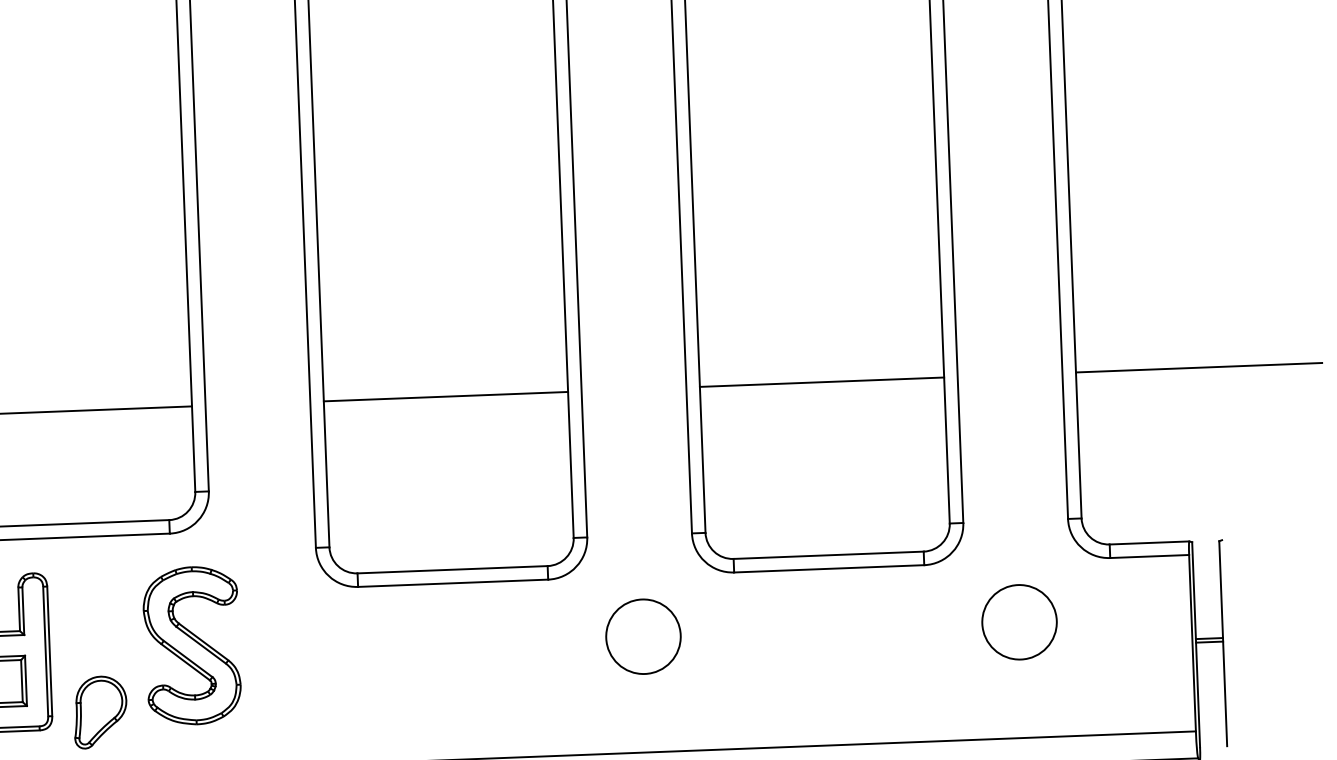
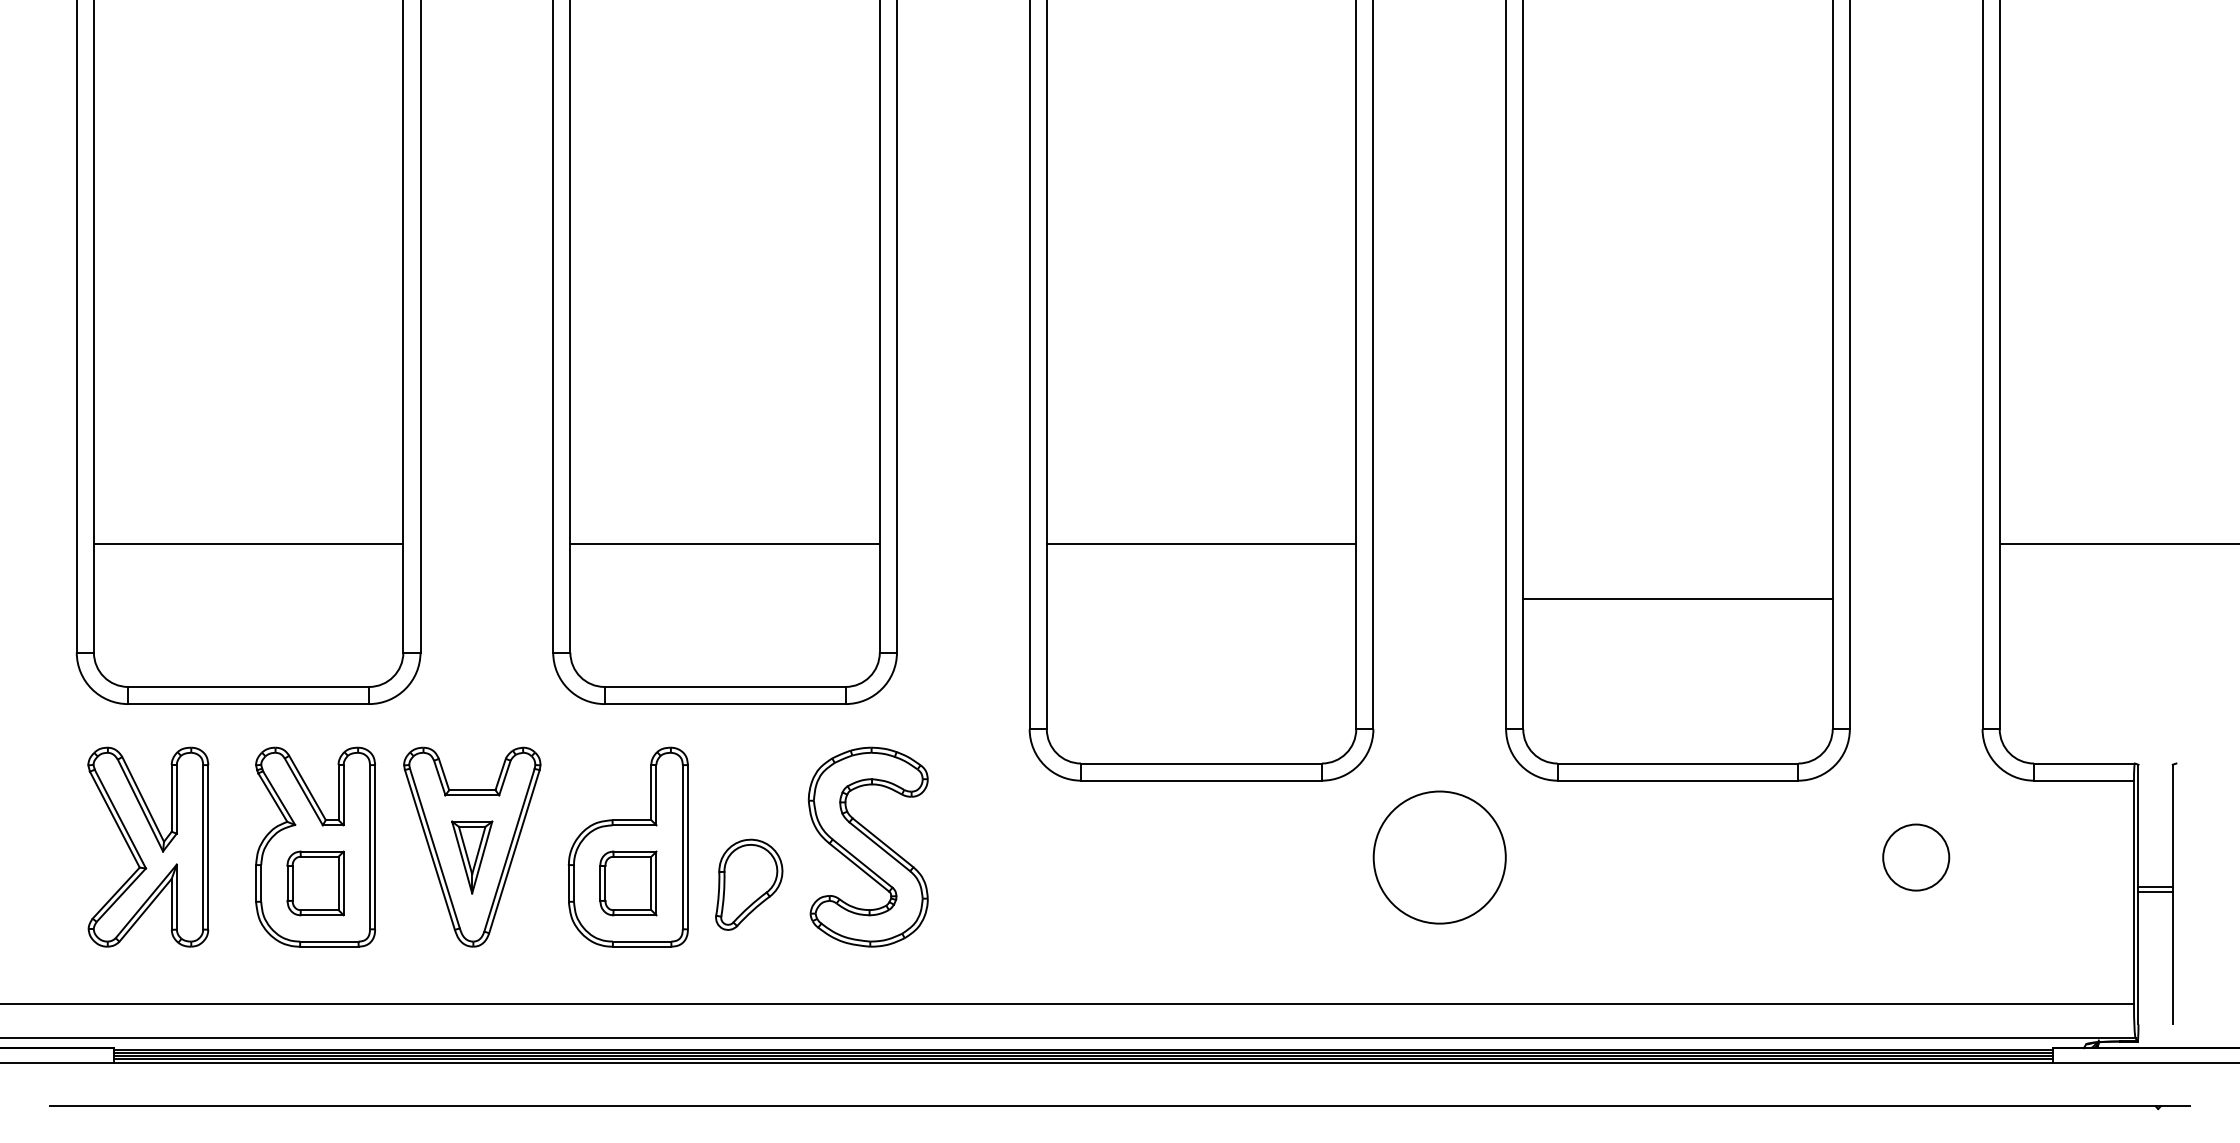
line: (821, 382) -> (1677, 599), moved
circle: (1019, 622) -> (1916, 857), size x0.7
circle: (643, 636) -> (1439, 857), size x1.4
part: (100, 712) -> (749, 884), moved

